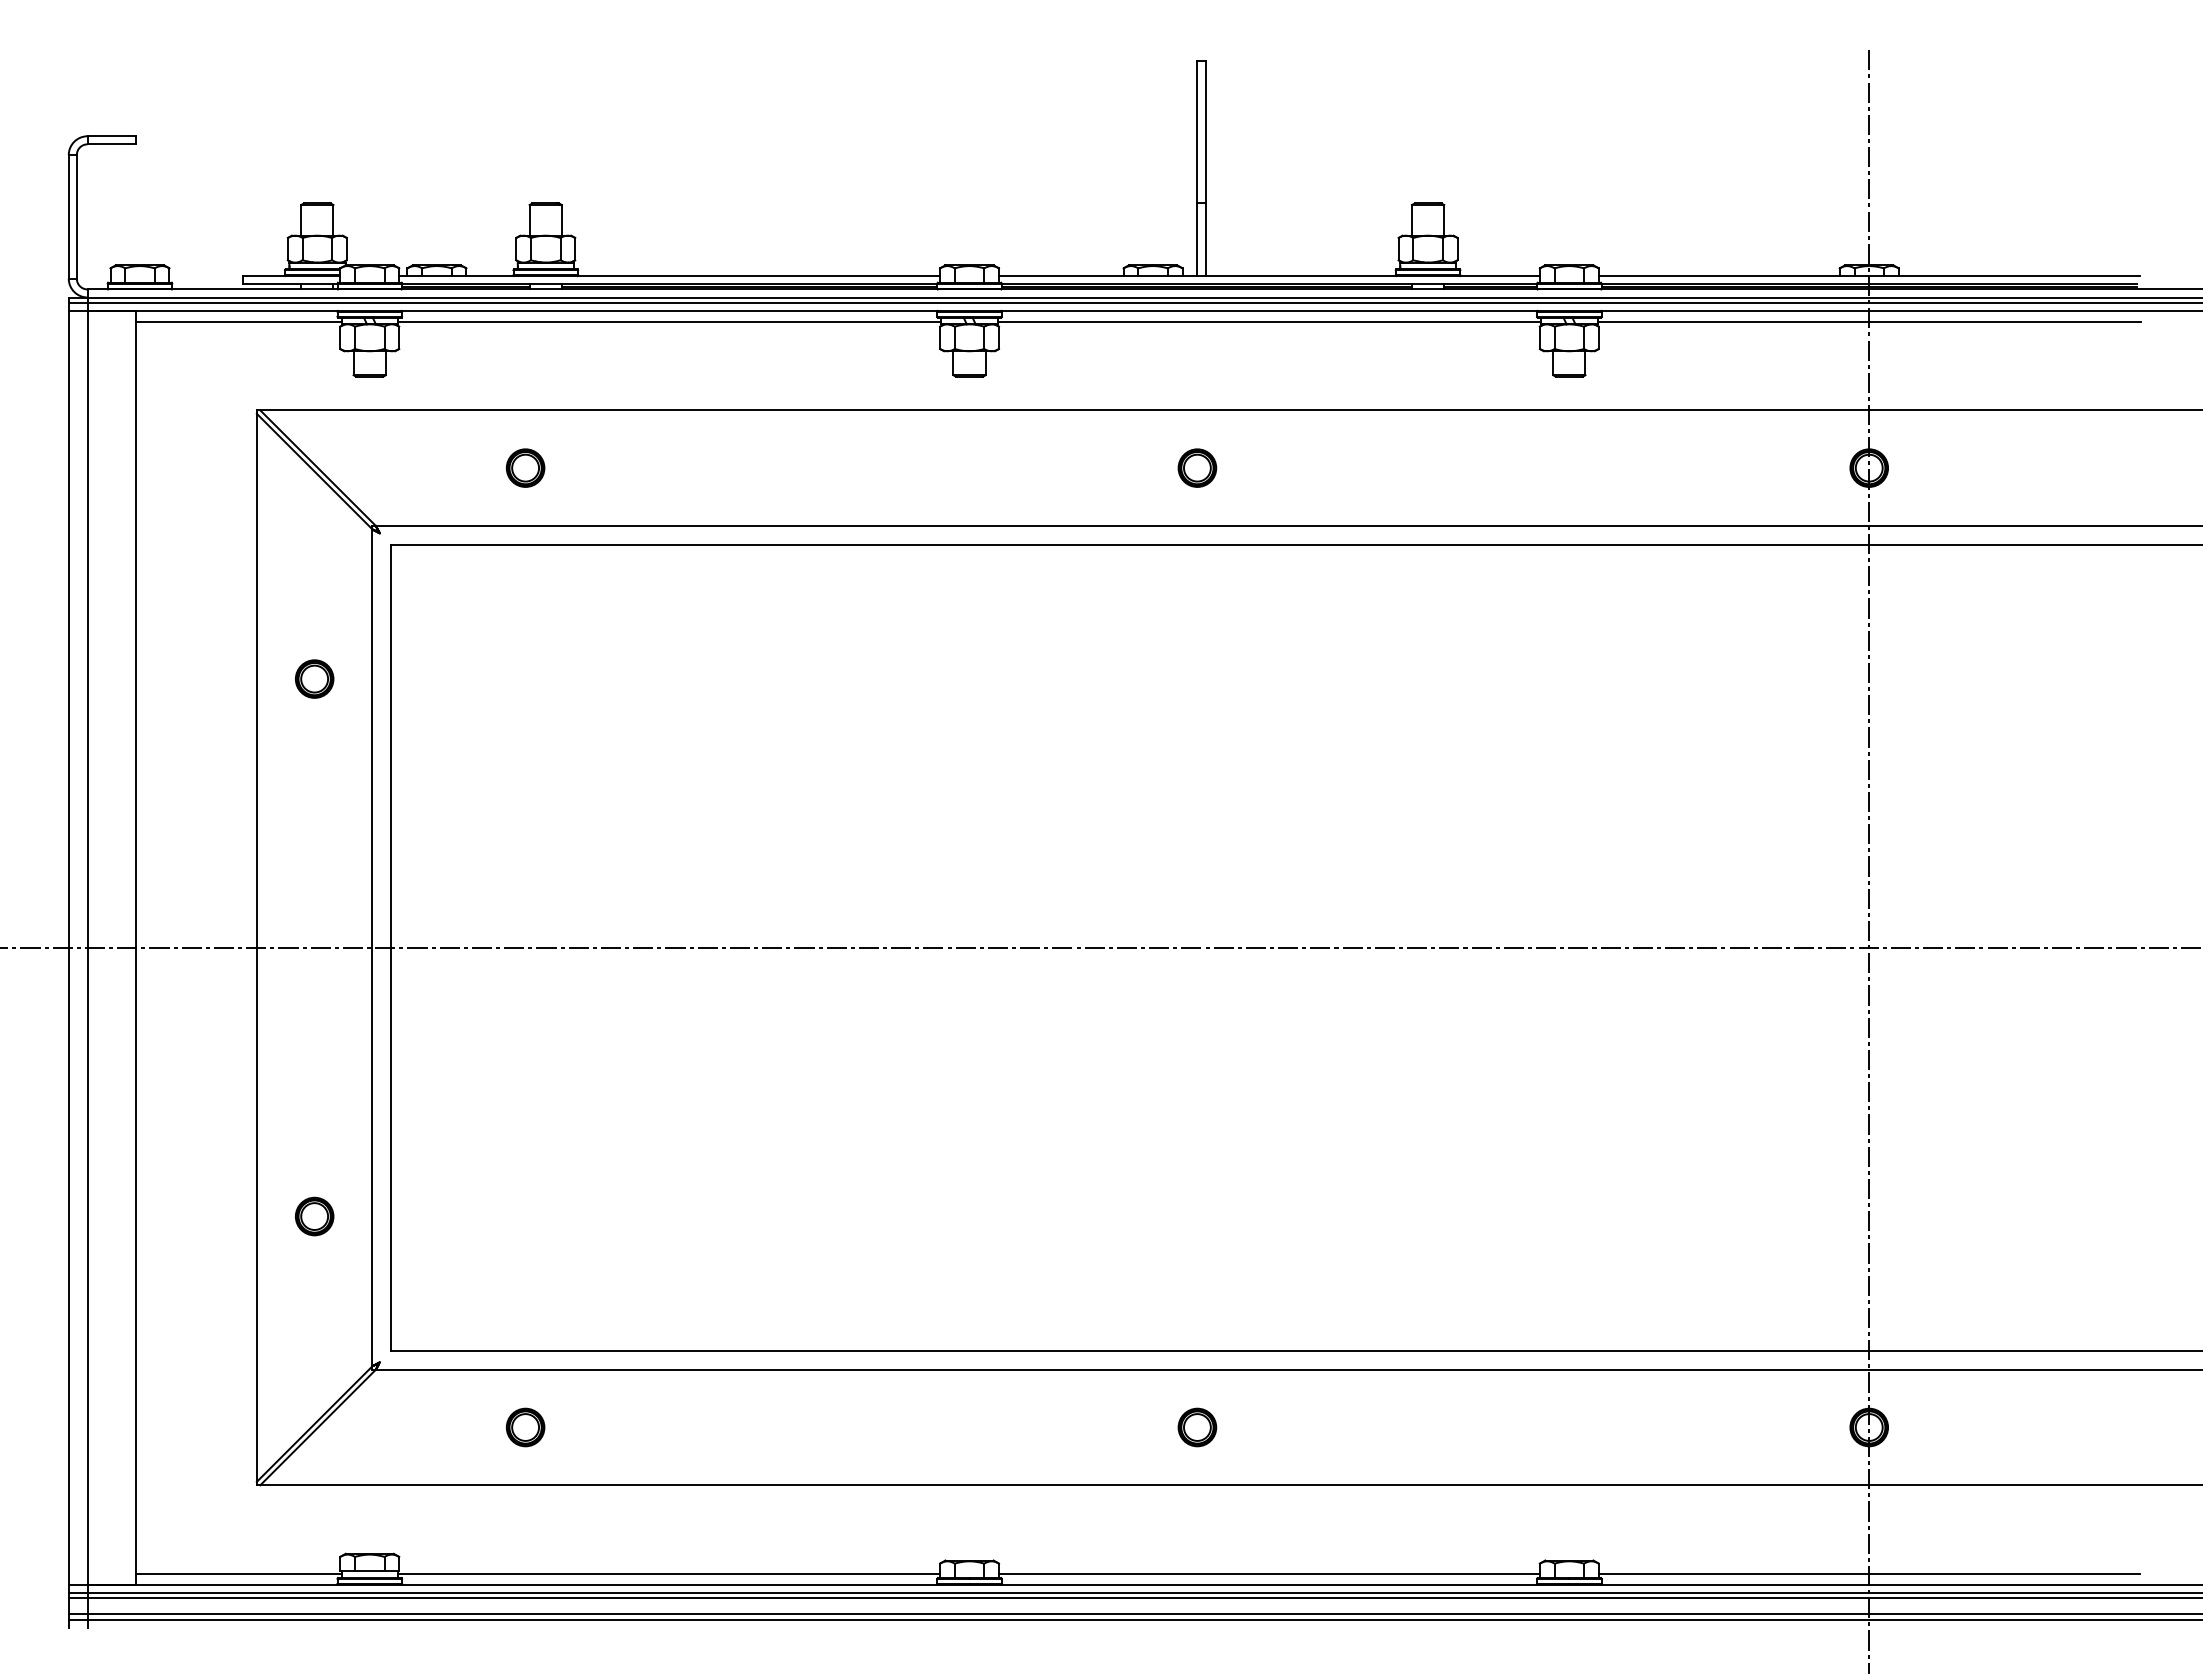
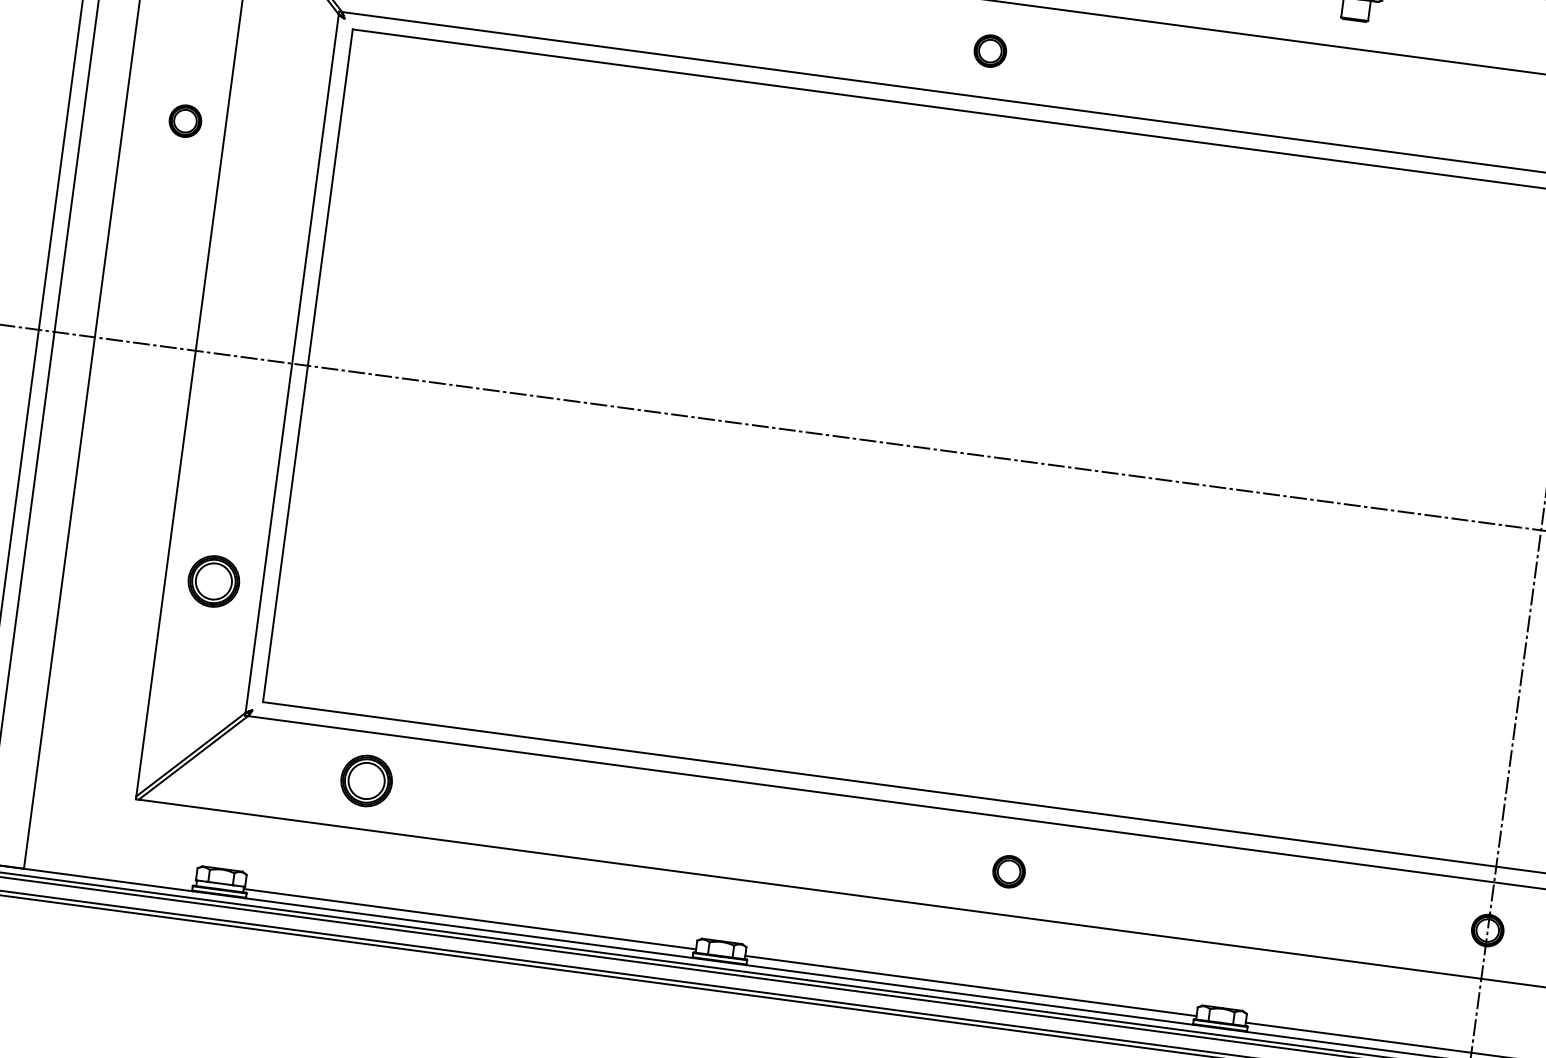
part: (1197, 467) -> (990, 50), moved
part: (314, 678) -> (185, 120), moved
part: (314, 1216) -> (213, 581), size x1.6
part: (525, 1427) -> (366, 780), size x1.6
part: (1197, 1427) -> (1009, 871), moved
line: (238, 1573) -> (110, 870), removed

